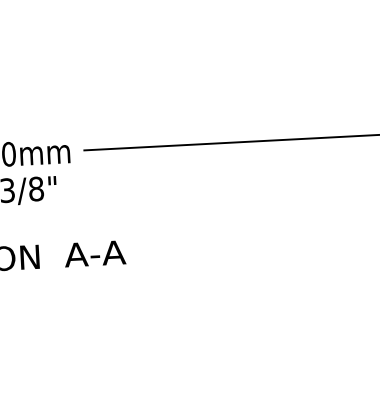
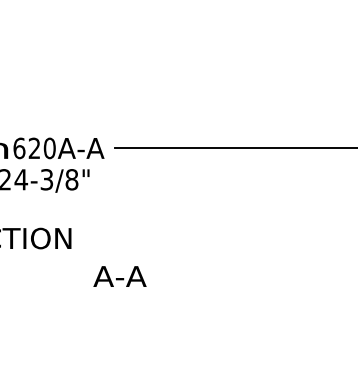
text: (44, 152) -> (80, 148), mm -> A-A
text: (94, 253) -> (119, 276), moved

